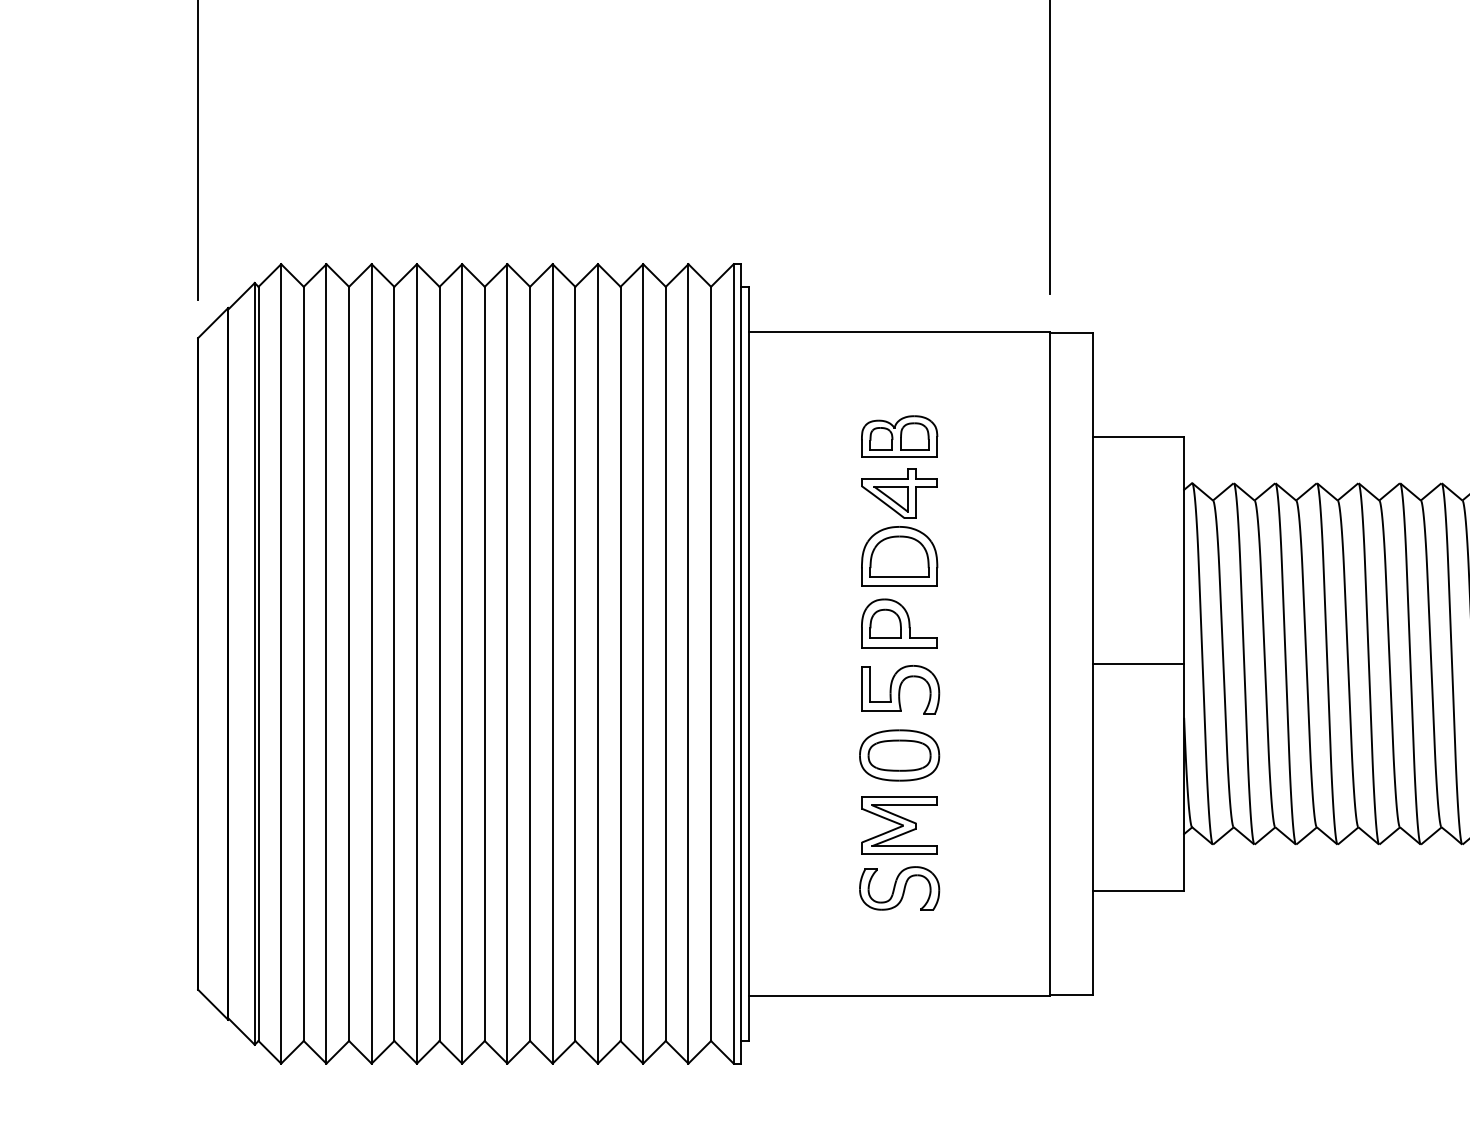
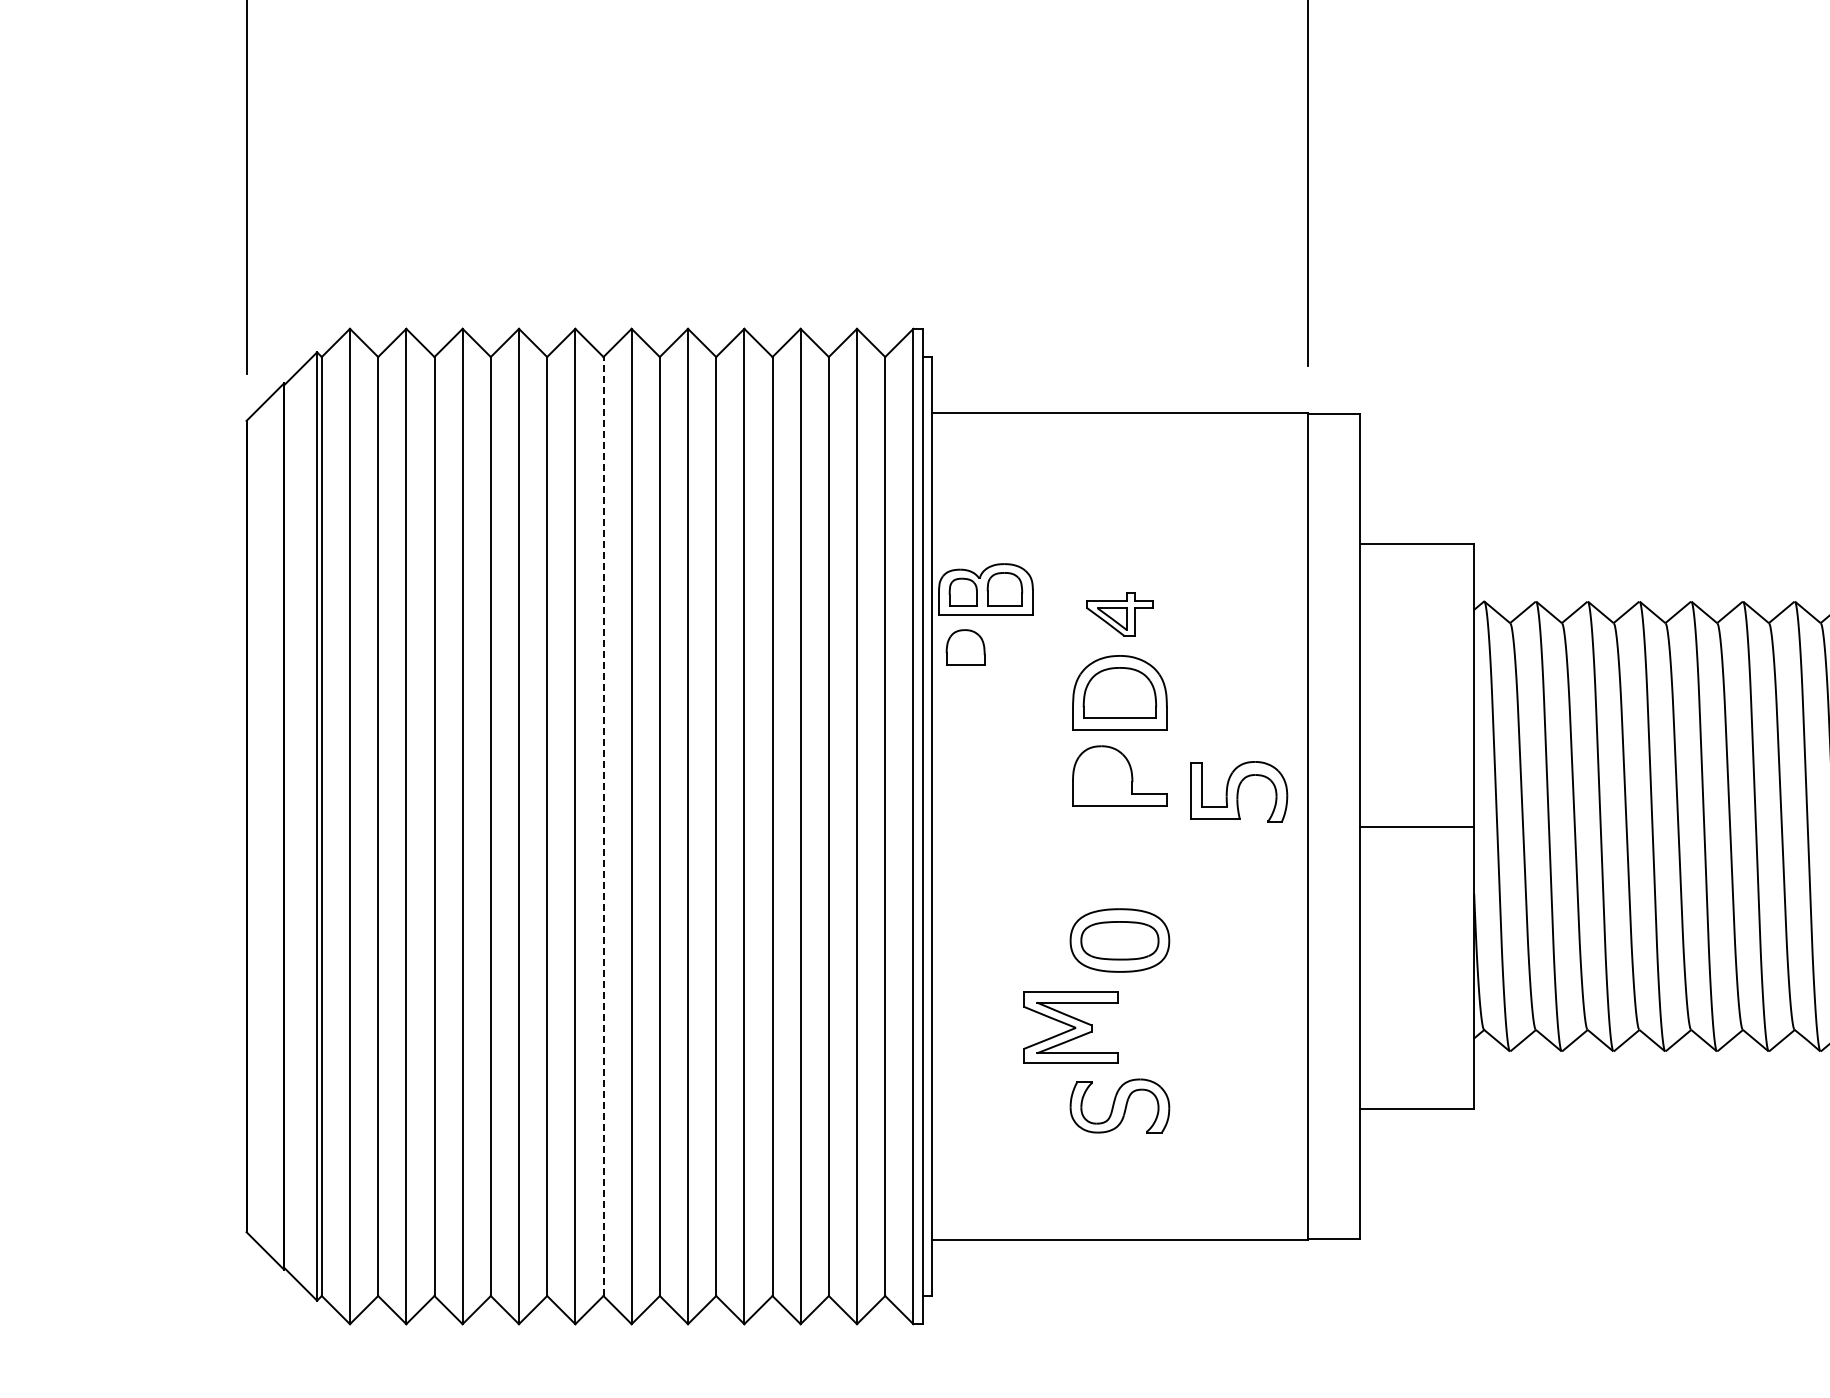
part: (899, 436) -> (985, 589), moved
part: (899, 493) -> (1119, 614), size x0.7
part: (885, 623) -> (965, 647), moved
line: (484, 663) -> (603, 826), solid -> dashed
part: (900, 689) -> (1239, 791), moved
part: (899, 825) -> (1070, 1027), moved

